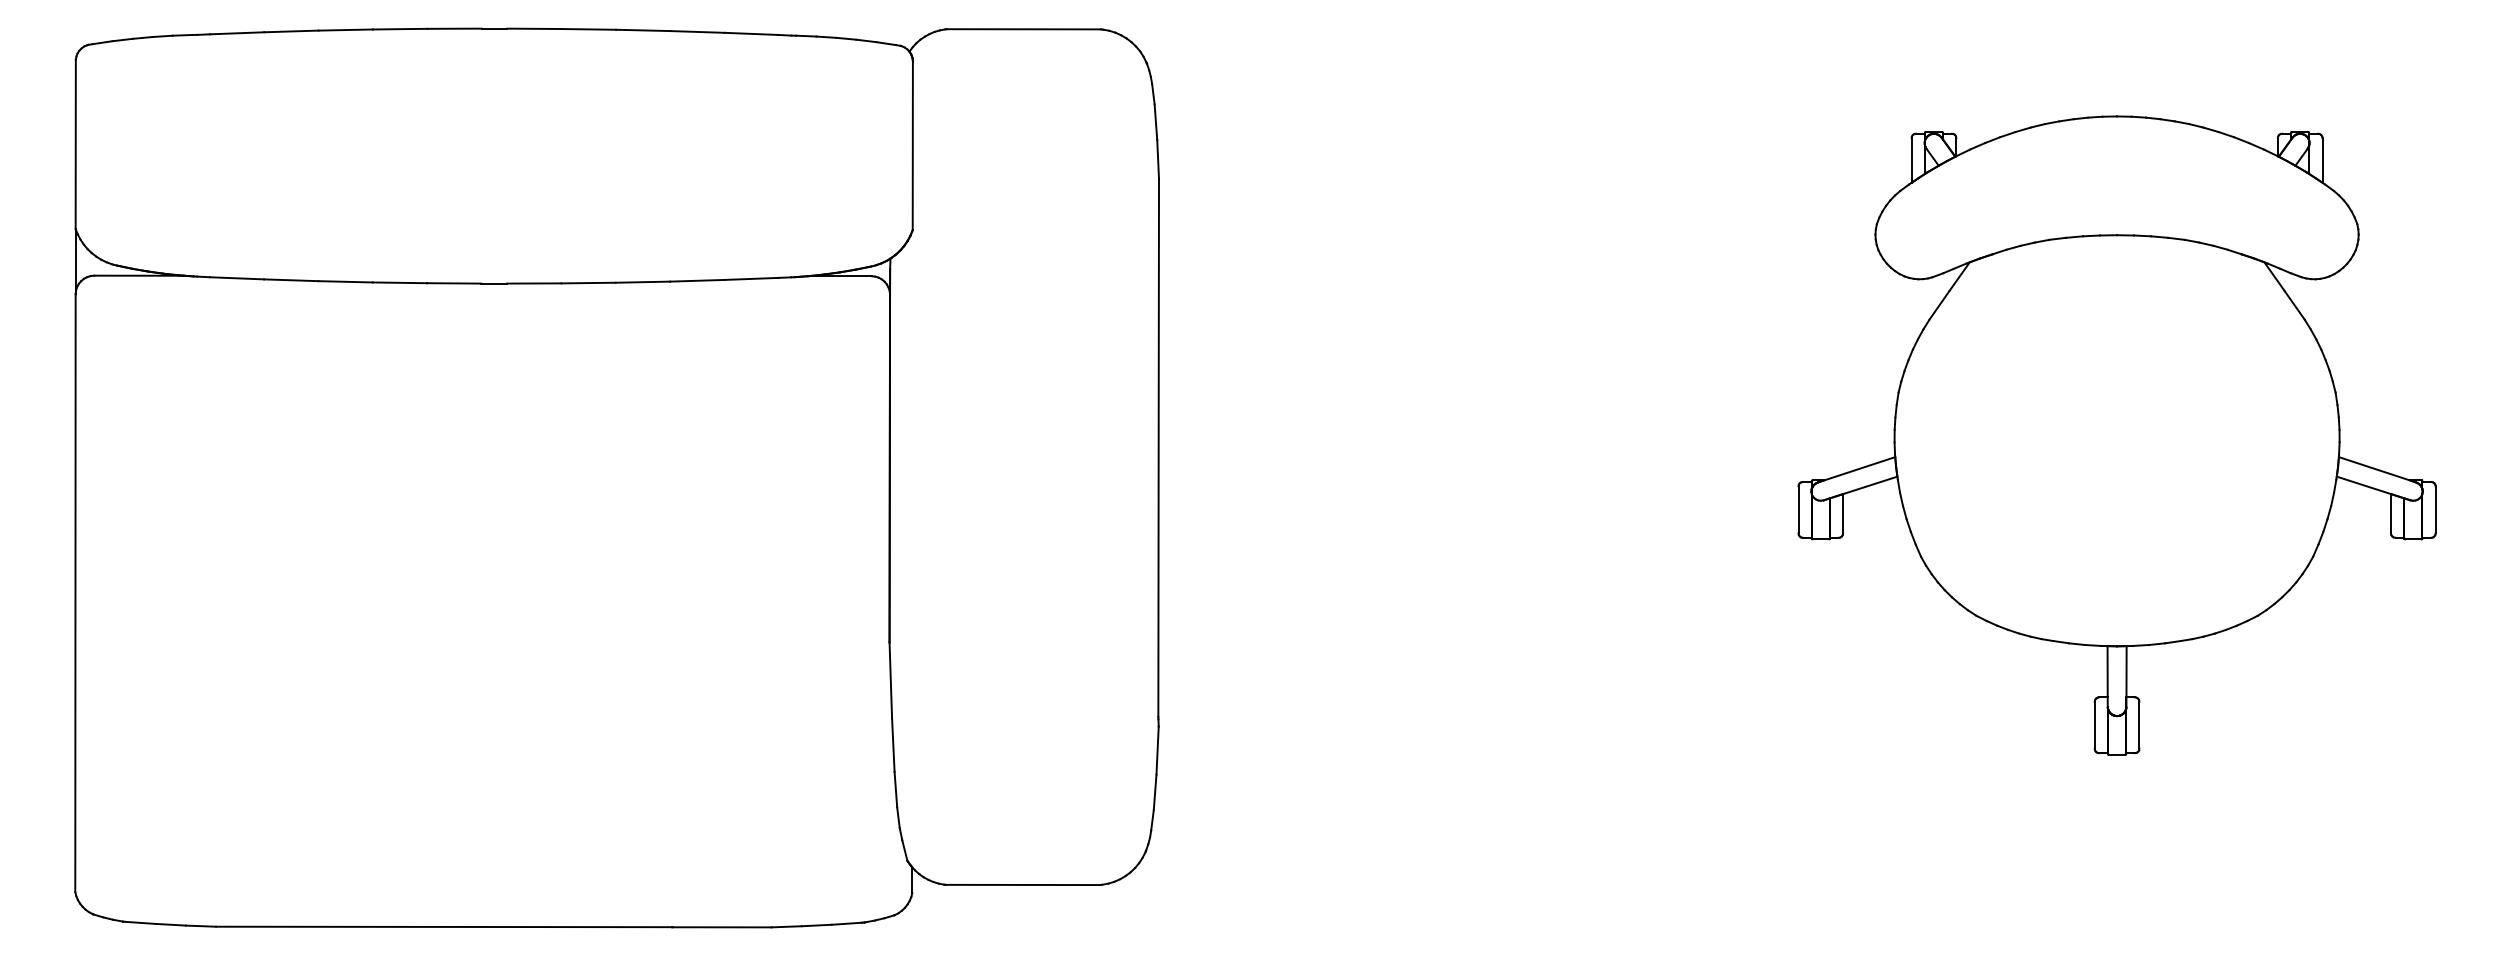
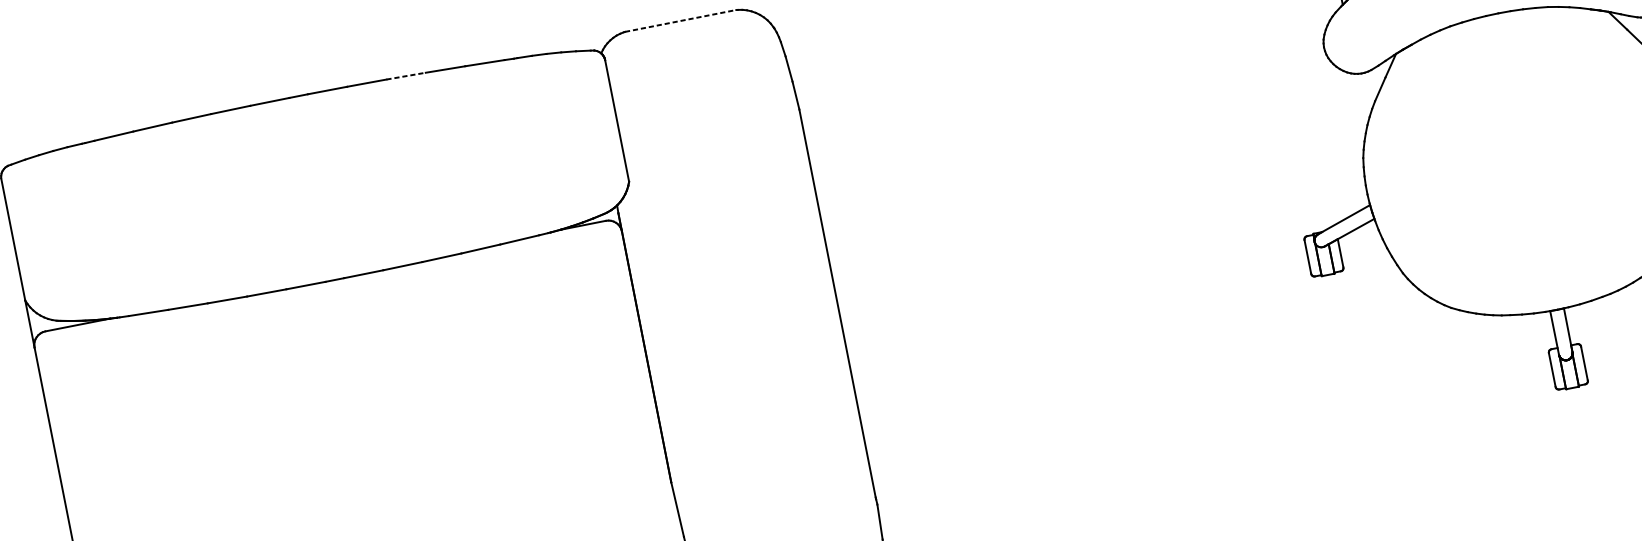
line: (1024, 29) -> (681, 21), solid -> dashed
line: (643, 30) -> (406, 76), solid -> dashed

